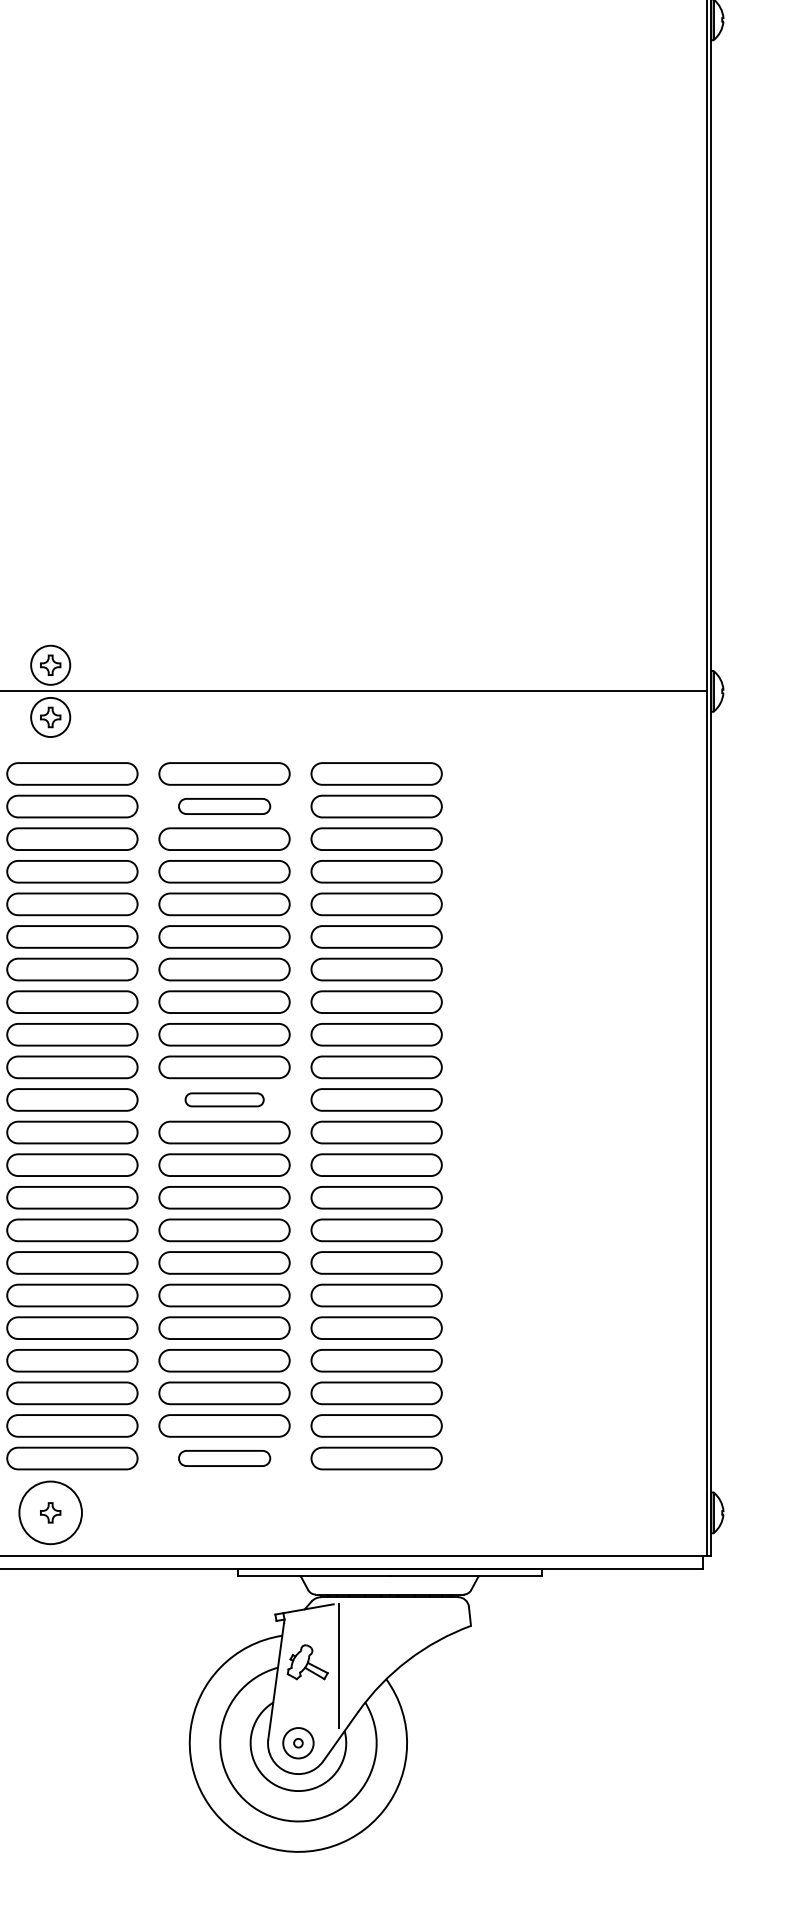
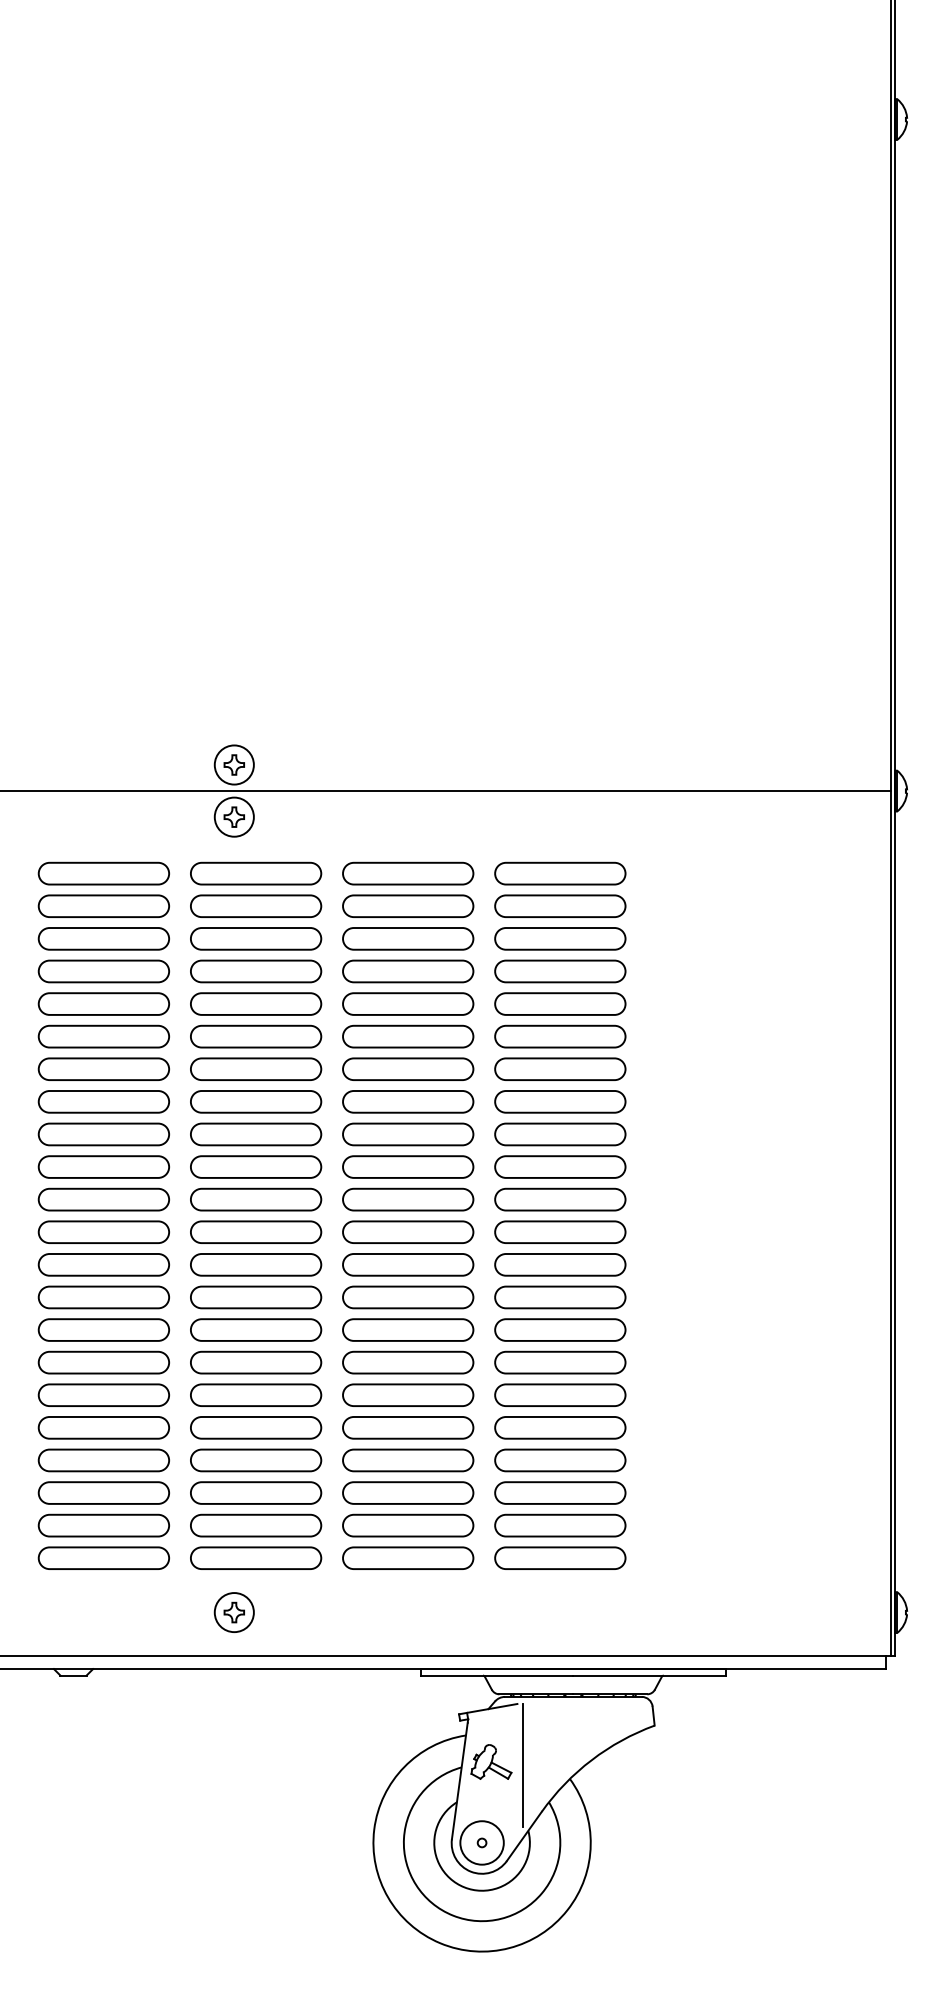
part: (224, 805) -> (408, 905), size x1.43
part: (224, 1099) -> (408, 1199), size x1.67
part: (224, 1457) -> (408, 1557), size x1.43
circle: (49, 1512) -> (233, 1612), size x0.62
circle: (297, 1742) -> (481, 1842), size x1.43

